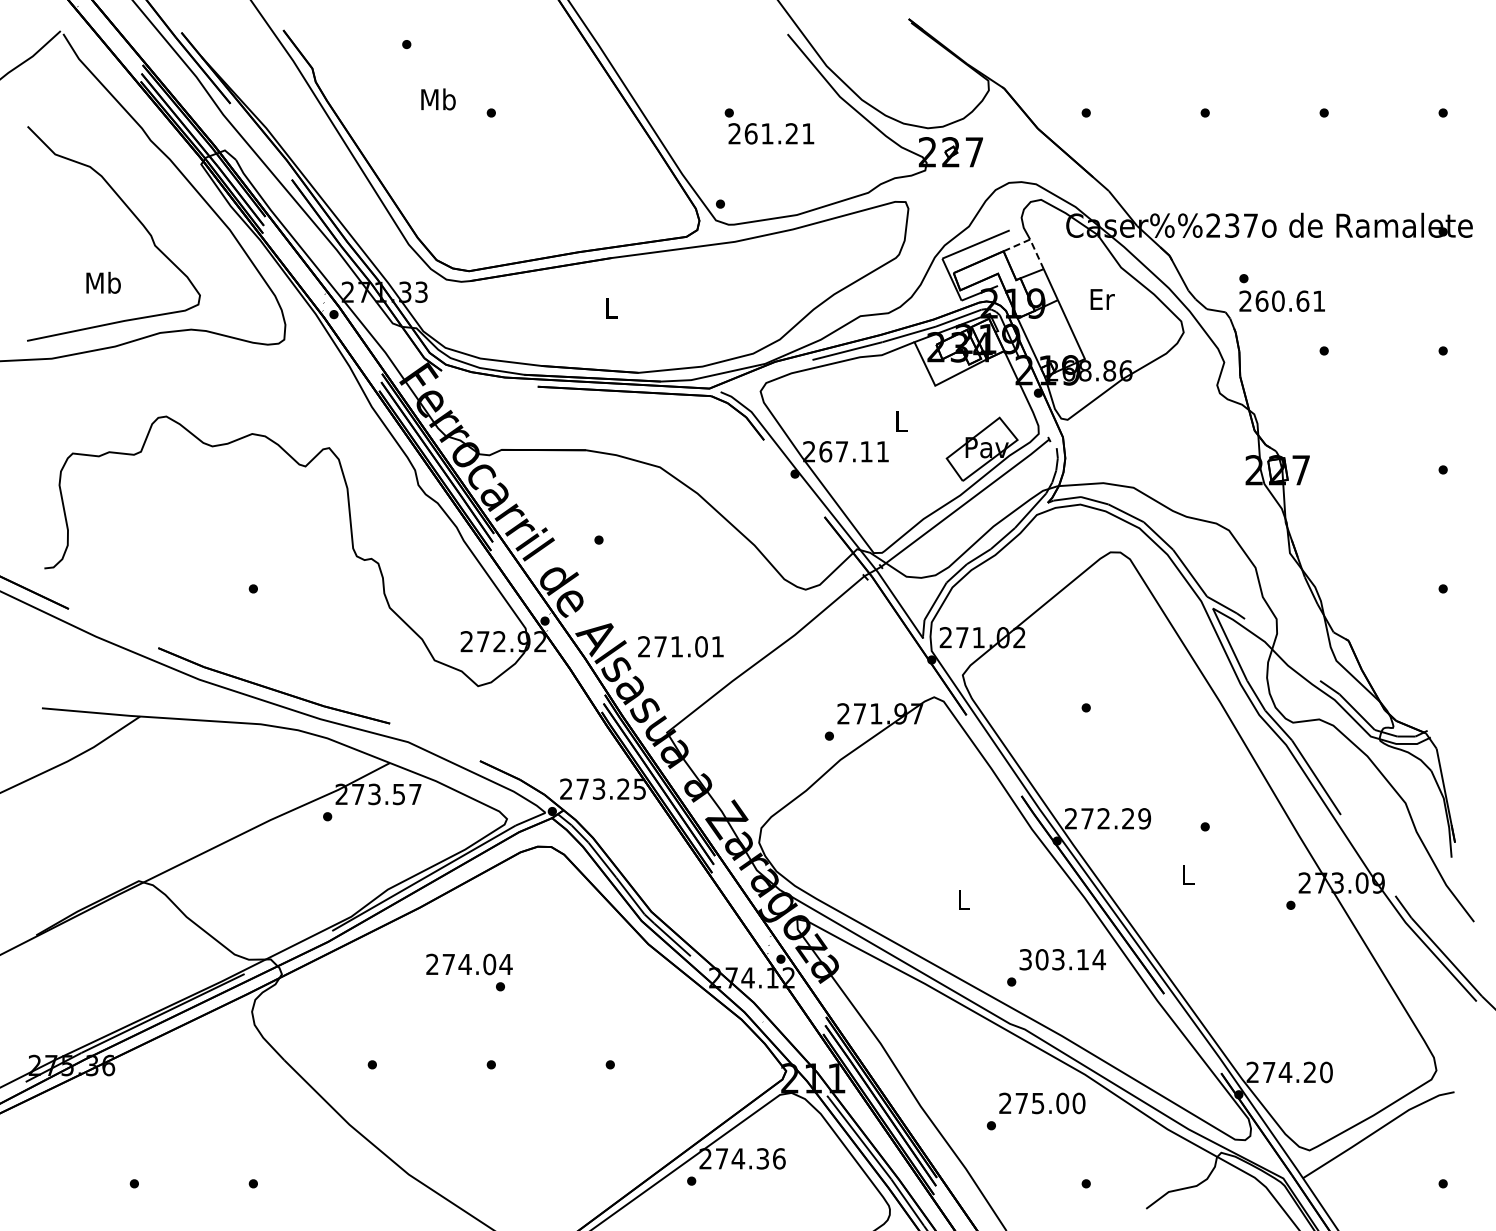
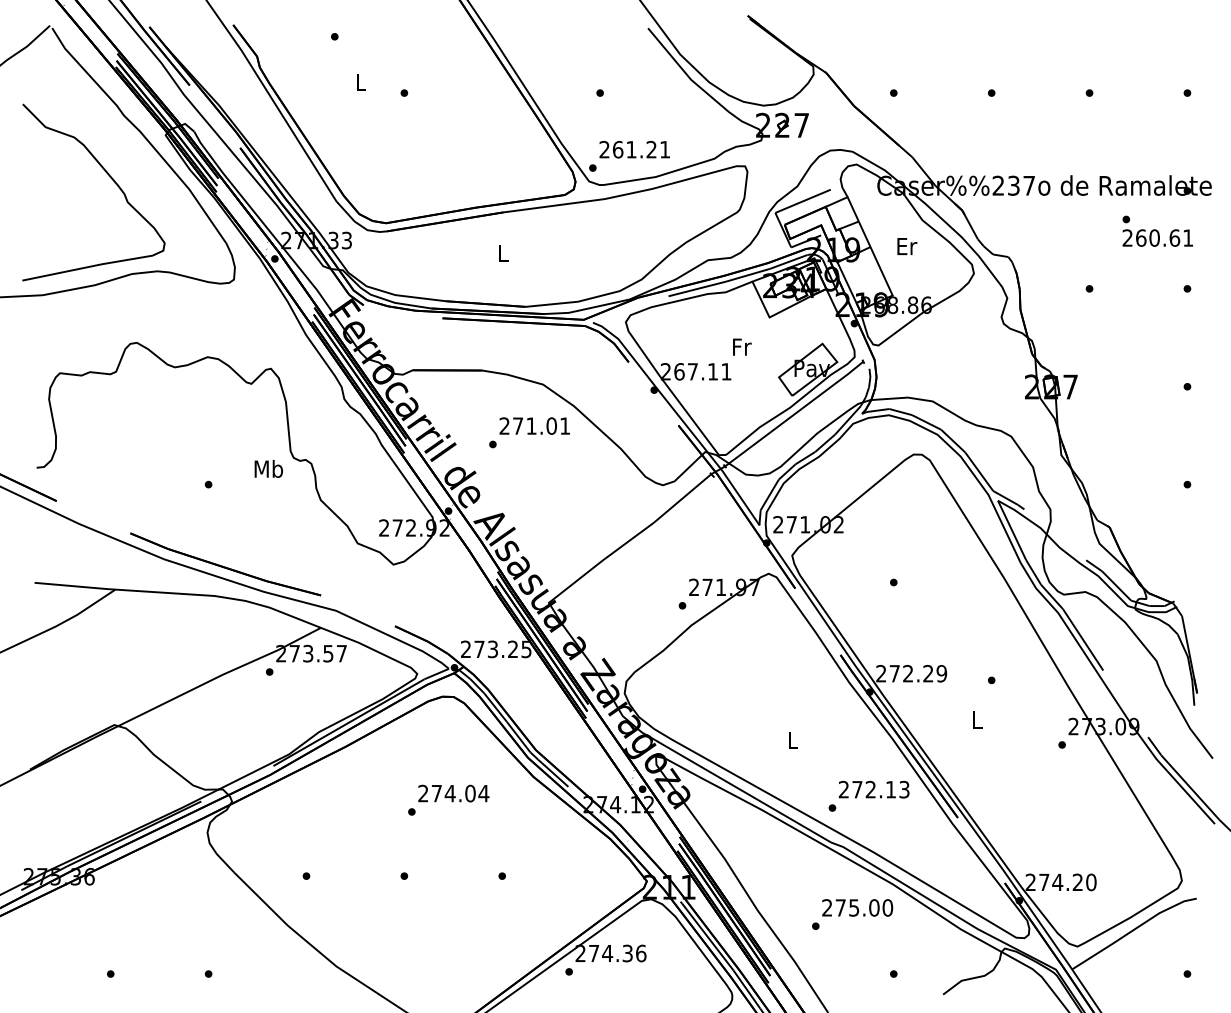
text: (438, 99) -> (360, 81), Mb -> L
text: (771, 133) -> (634, 149), moved
line: (1030, 240) -> (847, 197), dashed -> solid
text: (103, 282) -> (268, 468), moved
text: (1281, 292) -> (1157, 230), moved
text: (901, 421) -> (741, 346), L -> Fr
text: (680, 646) -> (534, 425), moved
text: (1062, 959) -> (874, 789), 303.14 -> 272.13
text: (469, 964) -> (453, 793), moved

